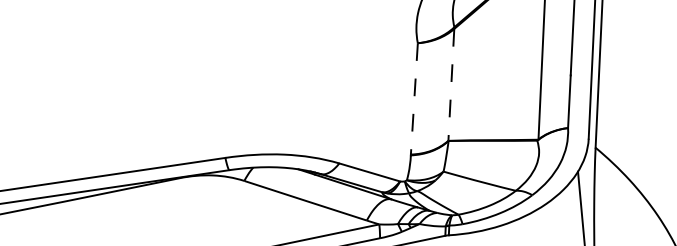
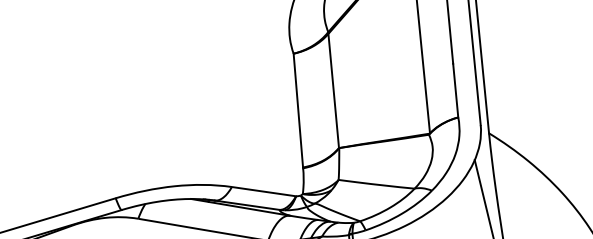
line: (451, 84) -> (333, 90), dashed -> solid
line: (414, 98) -> (298, 110), dashed -> solid

